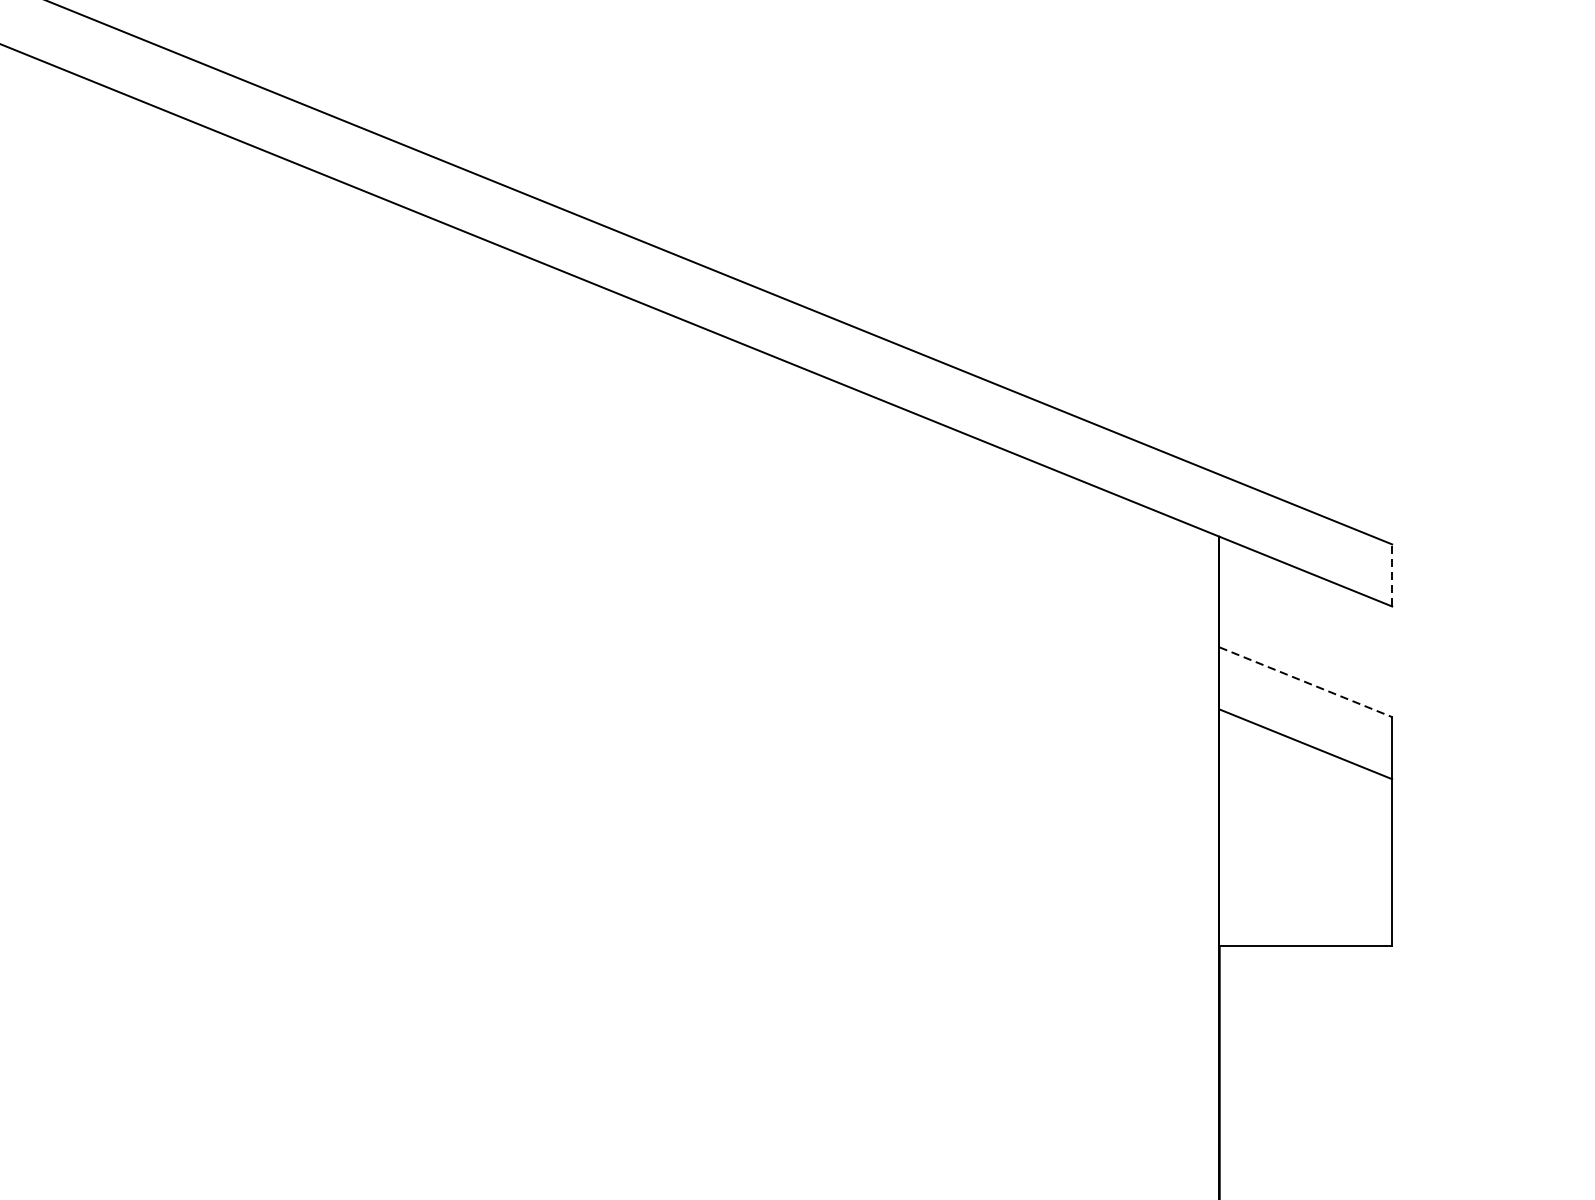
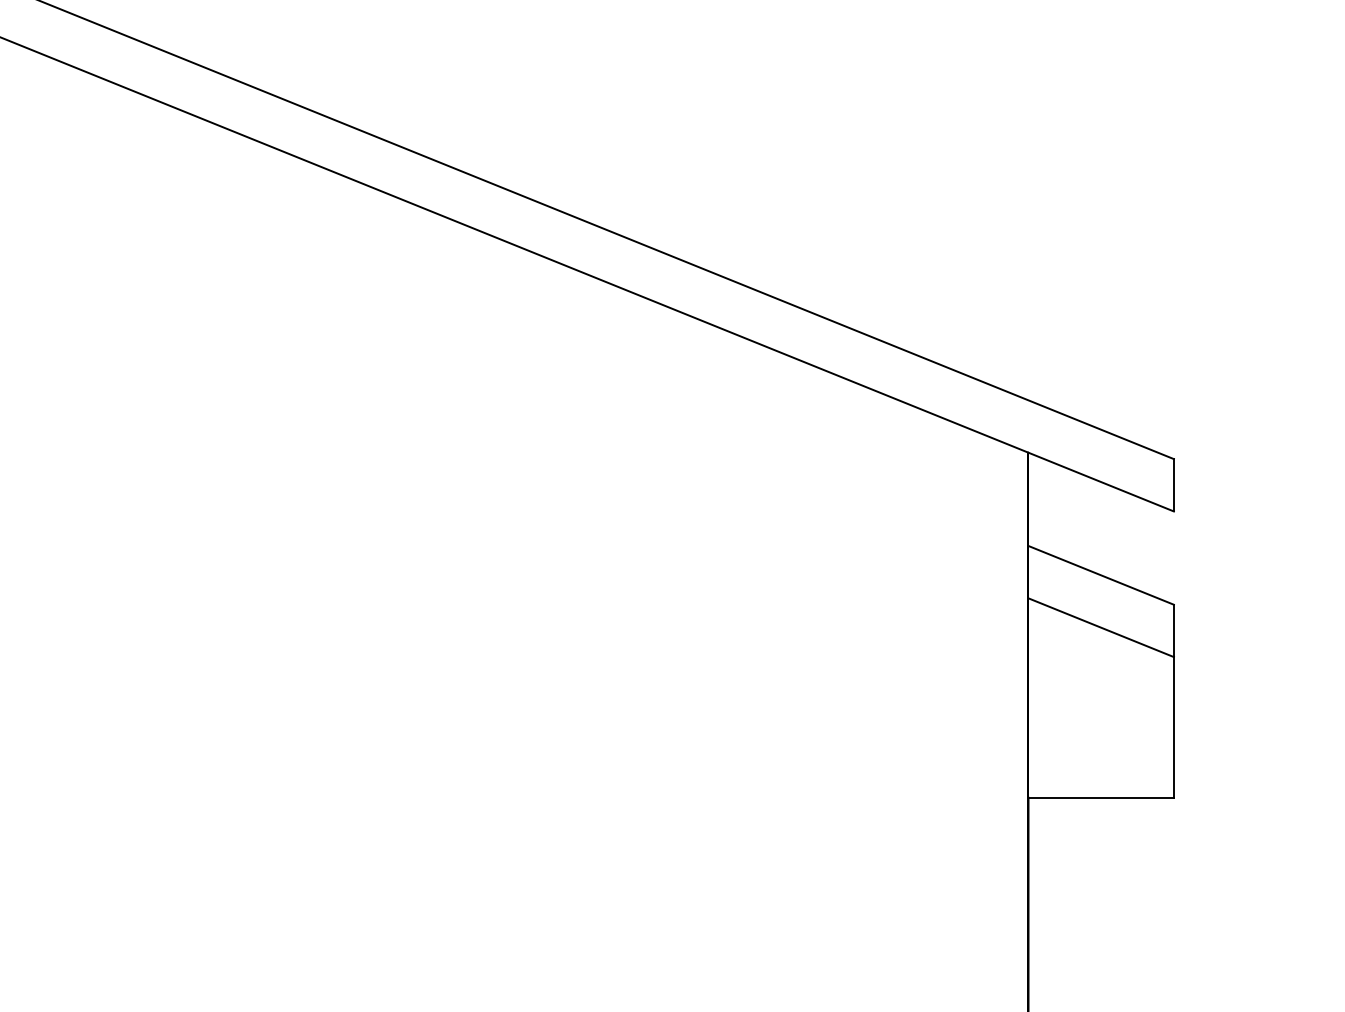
line: (1391, 574) -> (1173, 484), dashed -> solid
line: (1306, 682) -> (1101, 575), dashed -> solid

